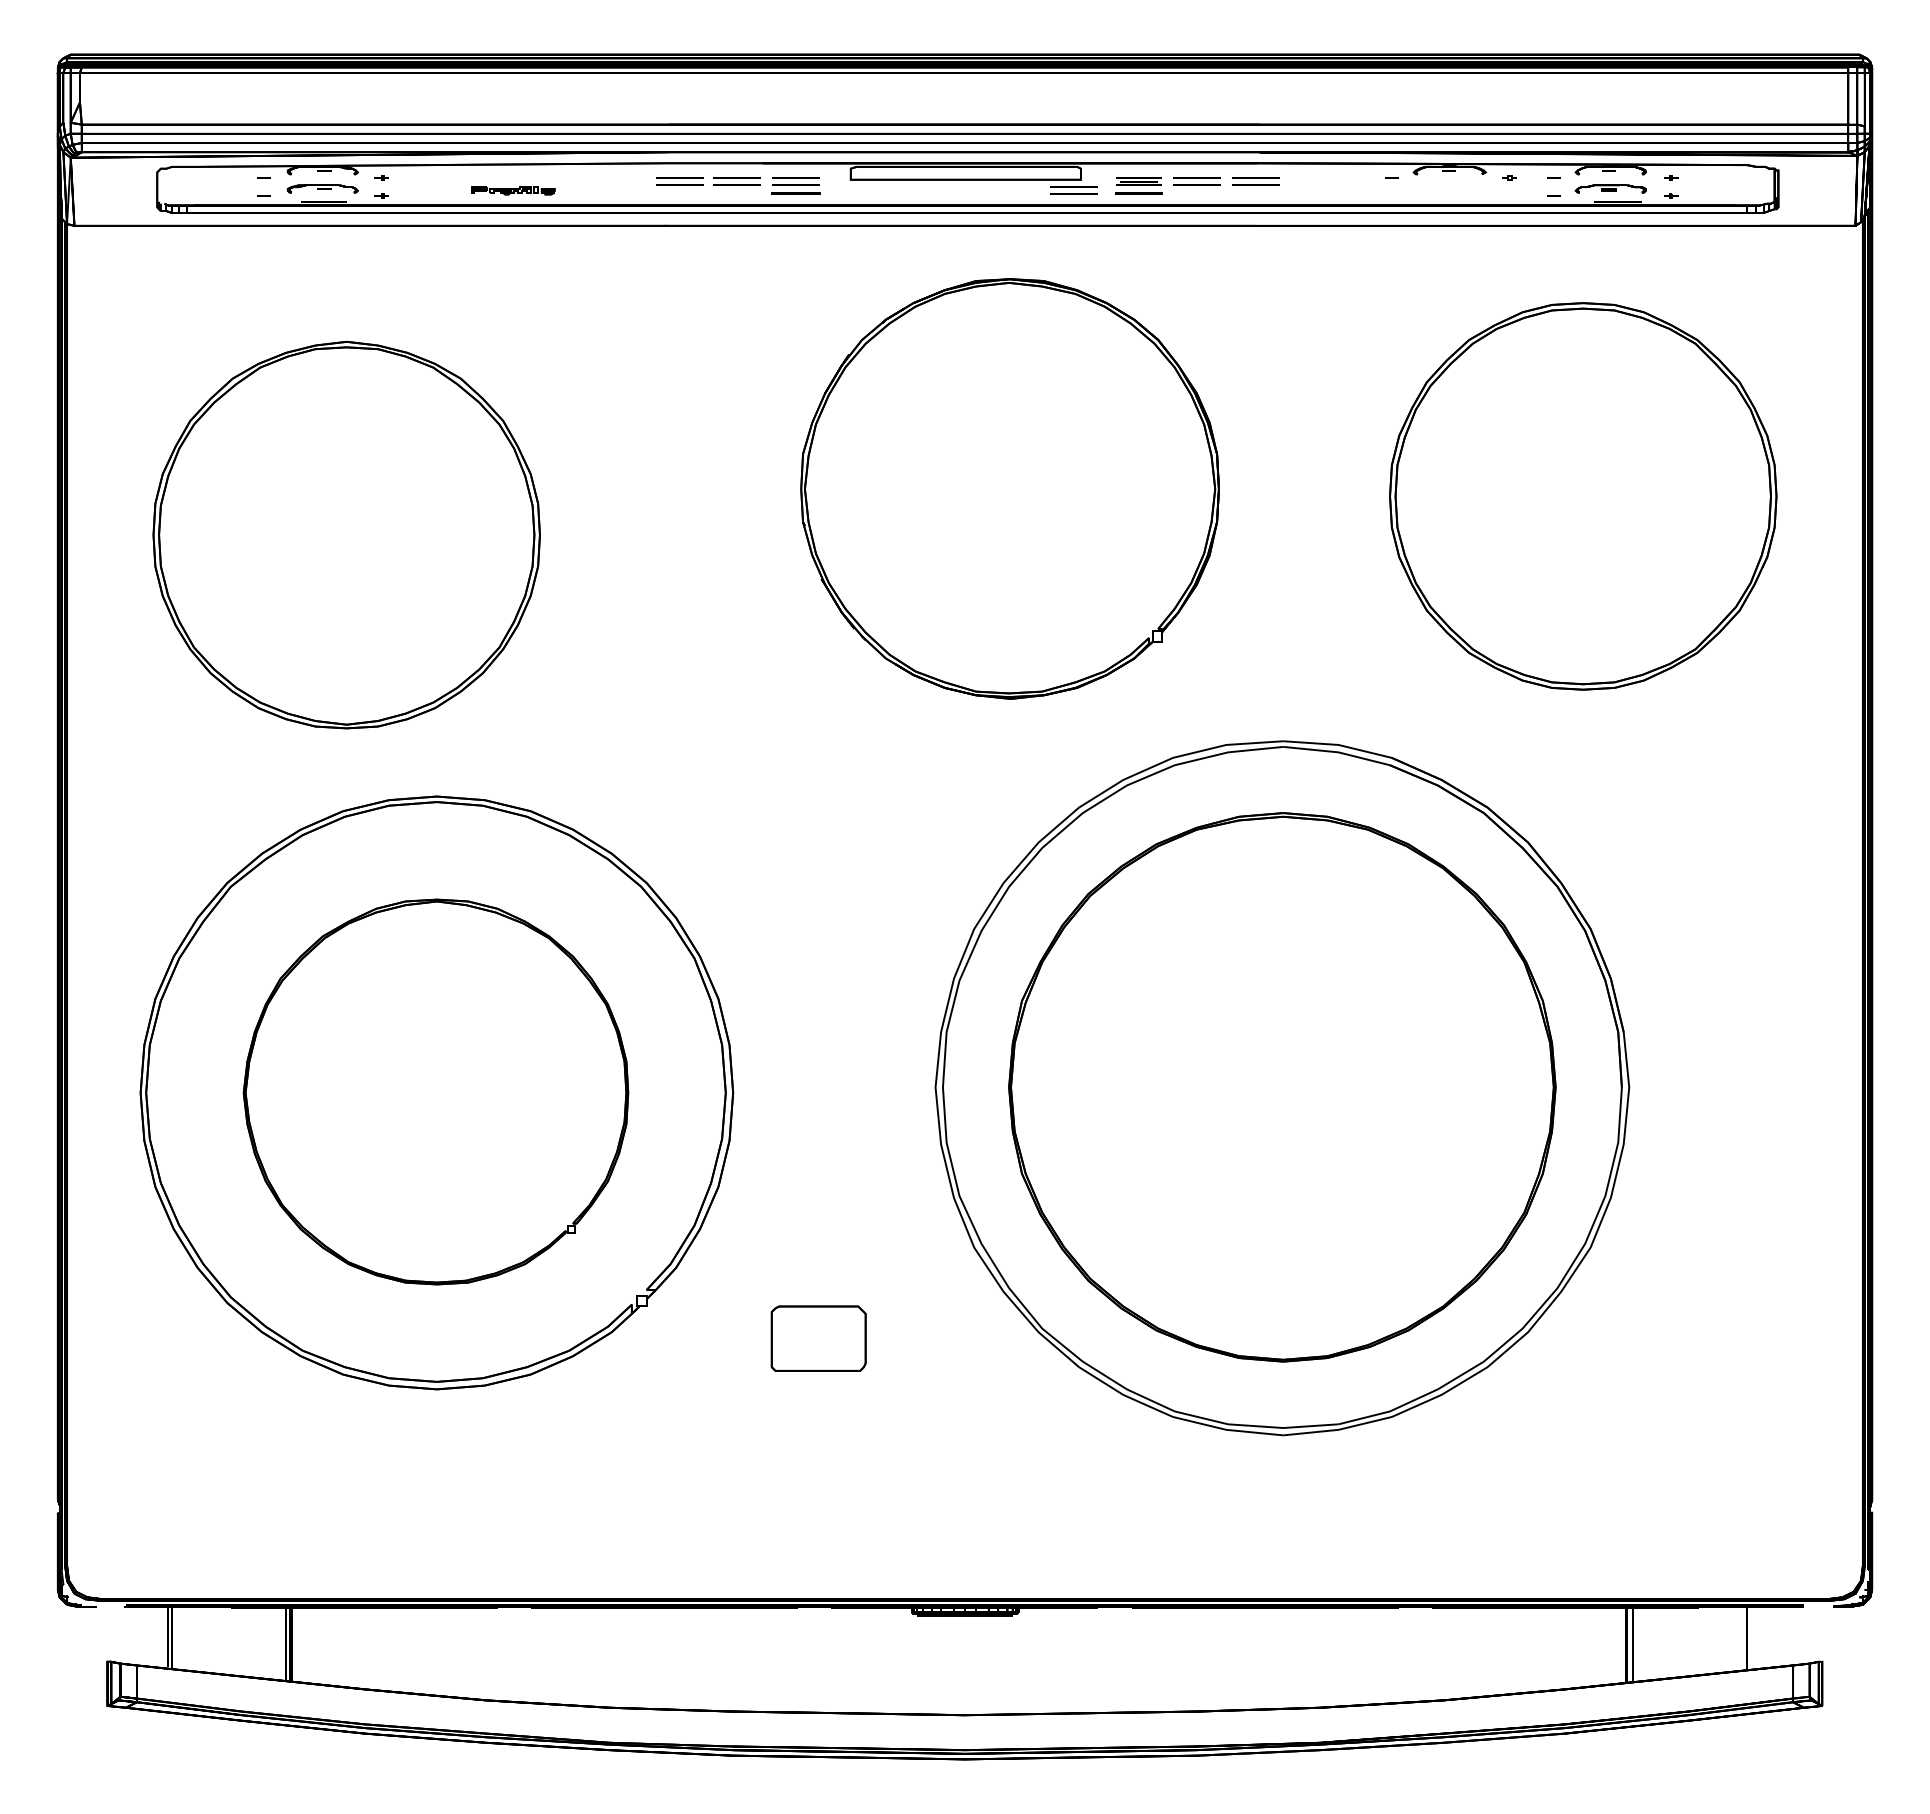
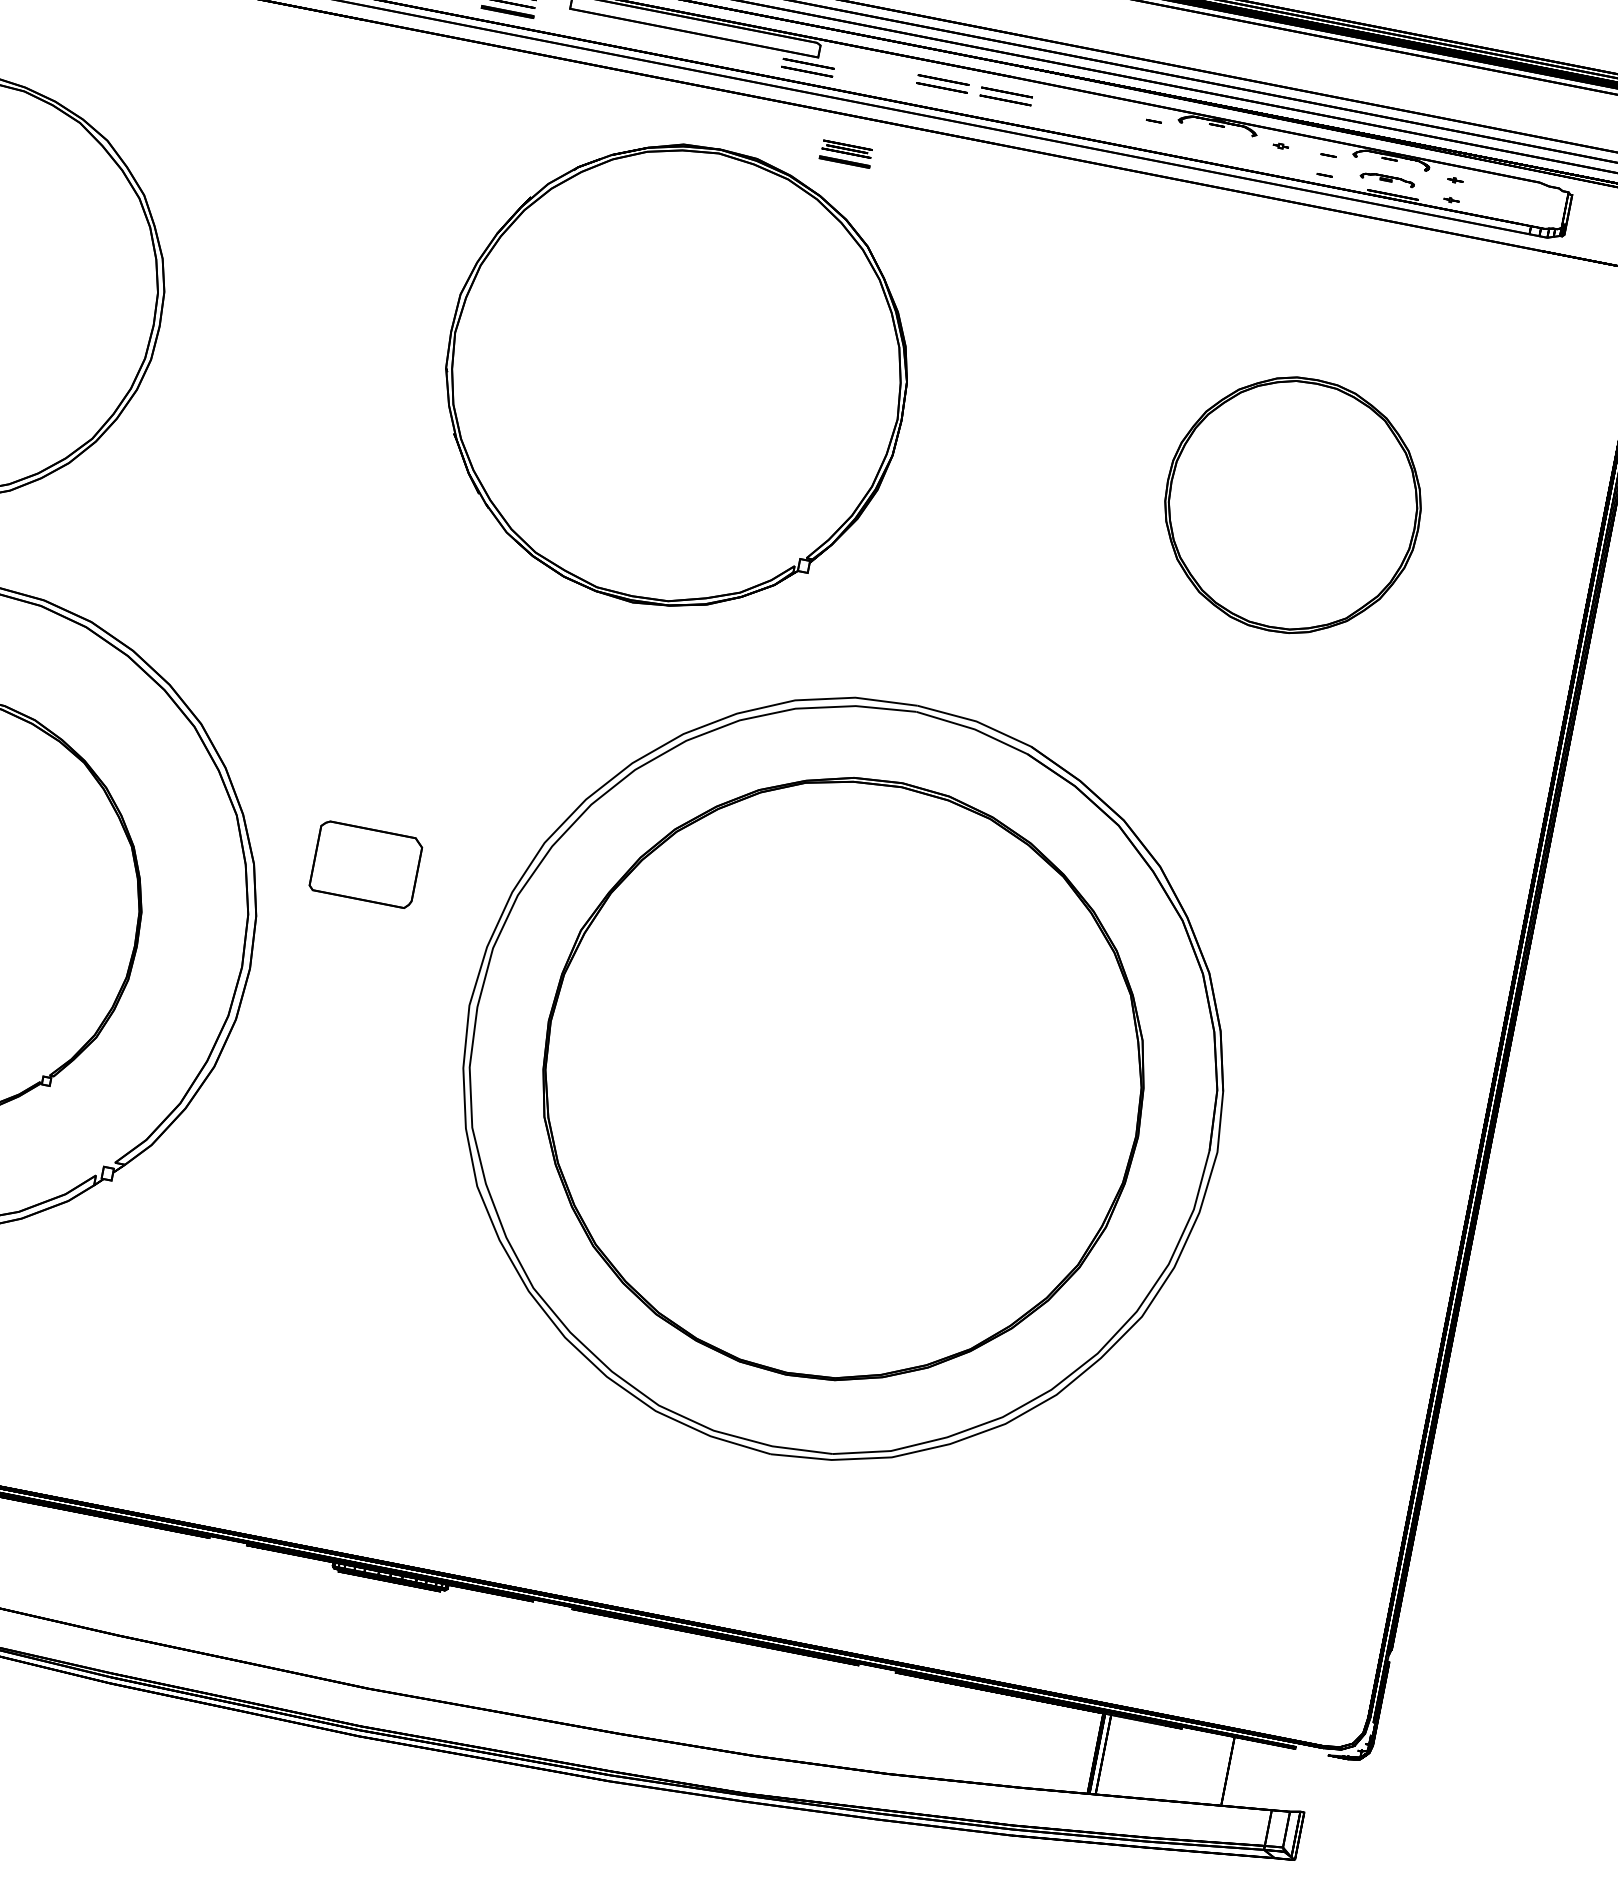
part: (1138, 185) -> (845, 153), moved
part: (1610, 188) -> (1387, 178), size x0.7
part: (1583, 496) -> (1293, 505), size x0.6
part: (818, 1338) -> (366, 864), moved

